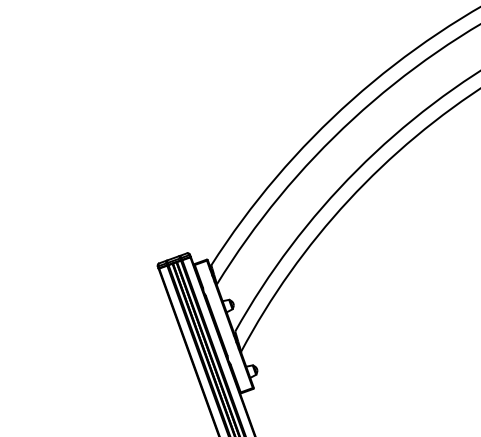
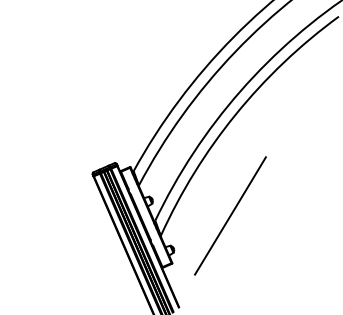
line: (333, 331) -> (230, 215), added

